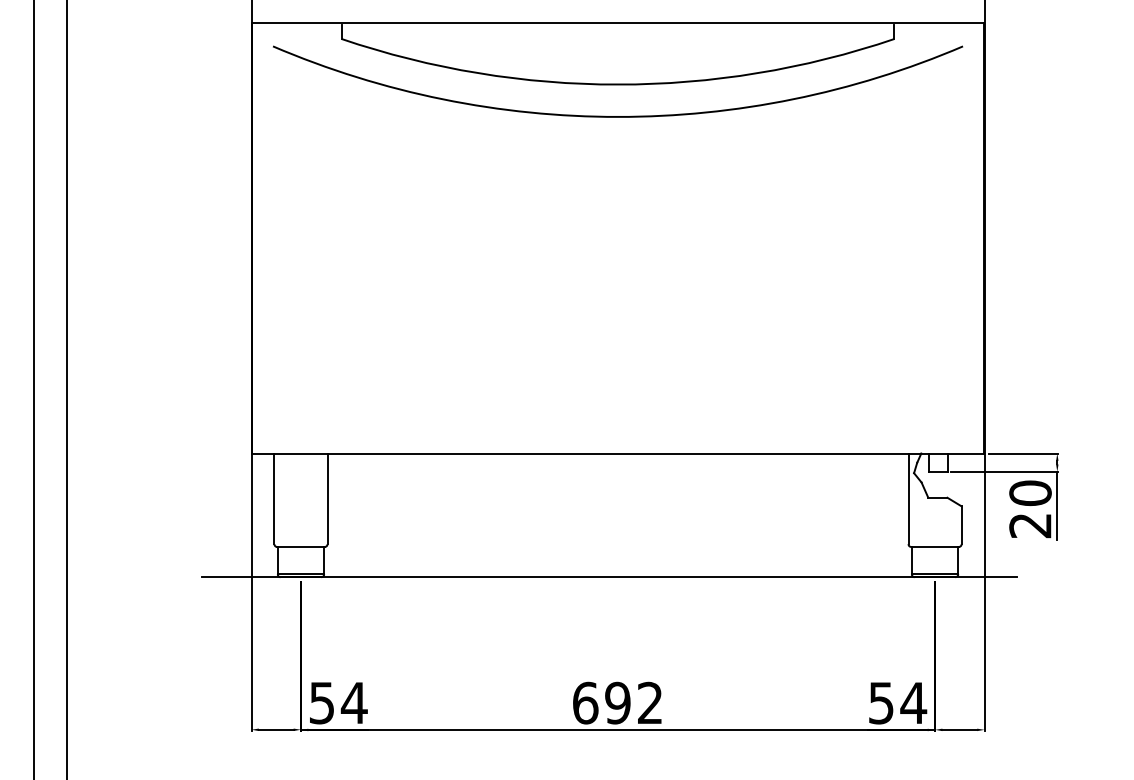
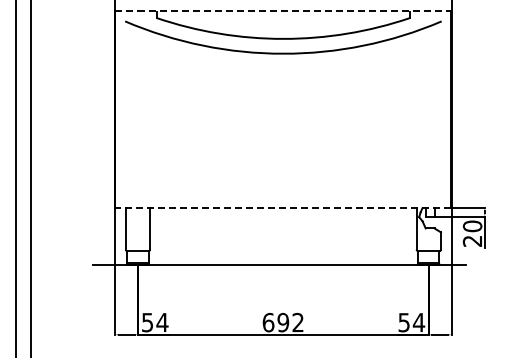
line: (618, 22) -> (283, 10), solid -> dashed
line: (618, 454) -> (283, 208), solid -> dashed

